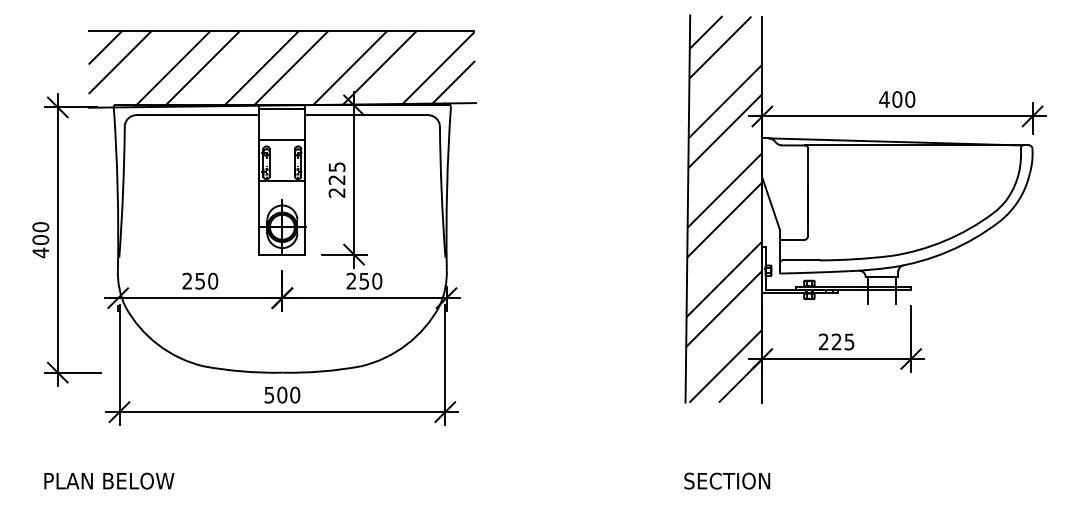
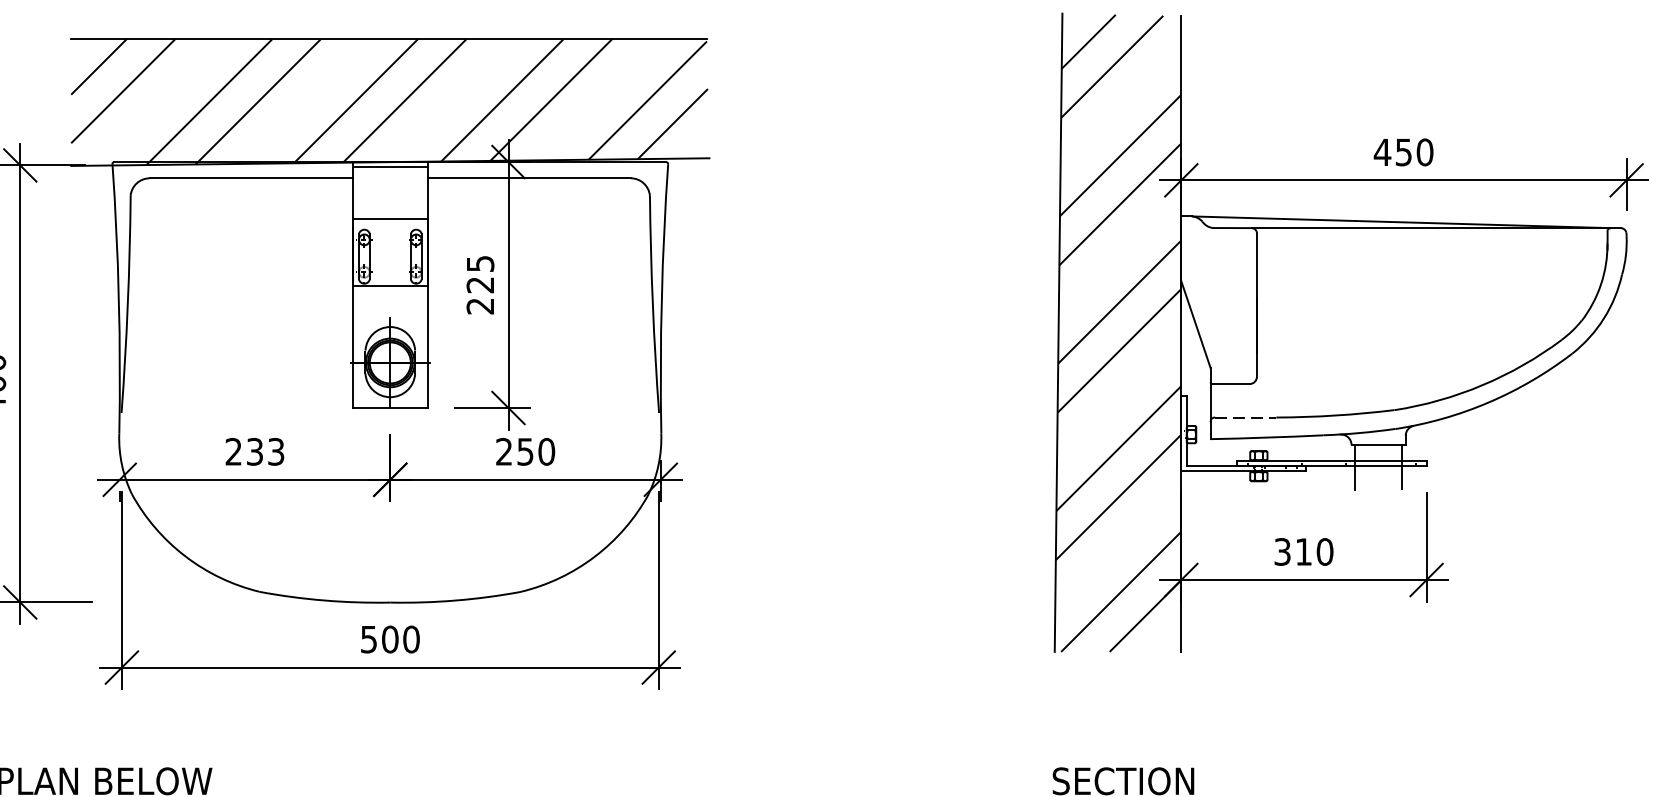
text: (897, 99) -> (1404, 152), 400 -> 450
line: (801, 260) -> (1245, 417), solid -> dashed
text: (206, 280) -> (265, 450), 250 -> 233
text: (836, 341) -> (1303, 551), 225 -> 310

